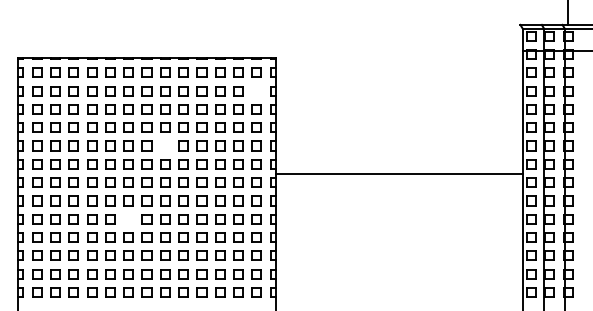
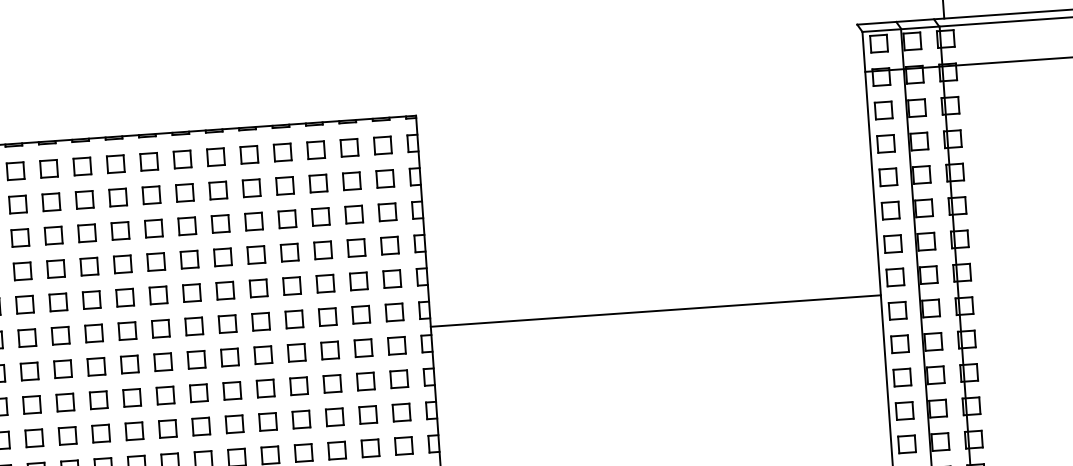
part: (256, 91) -> (384, 179), added
part: (165, 145) -> (225, 289), added
part: (128, 219) -> (167, 429), added

